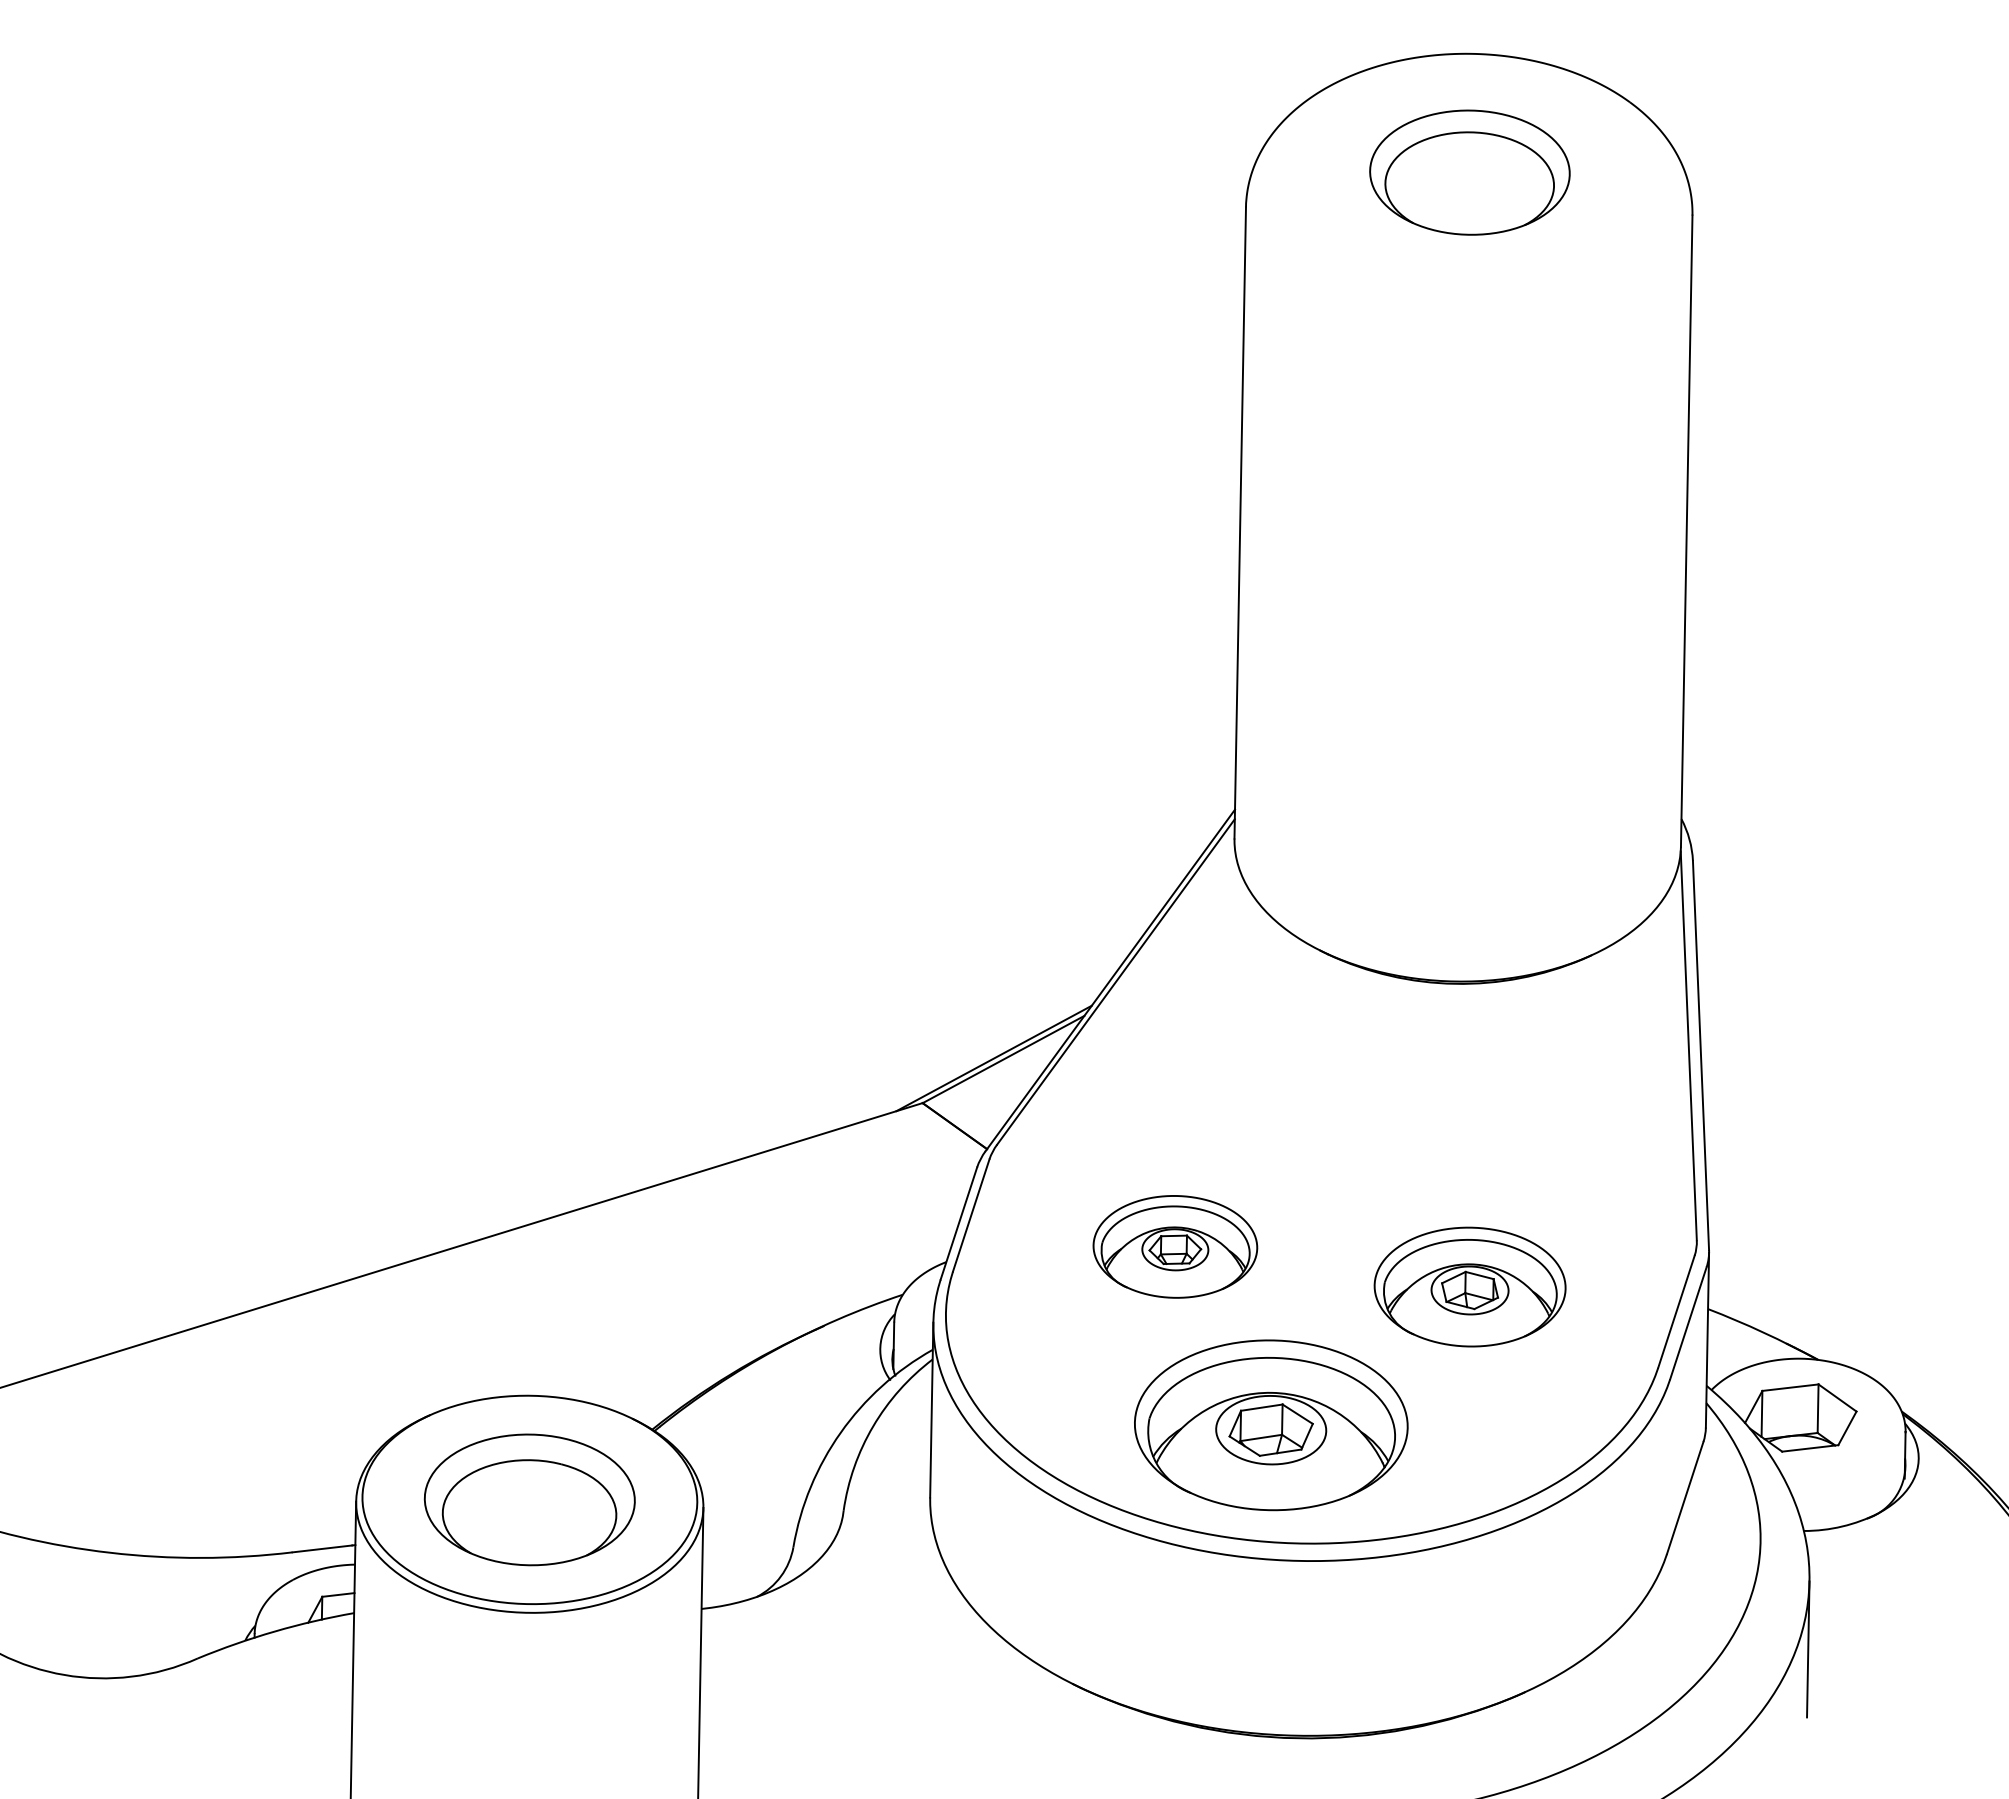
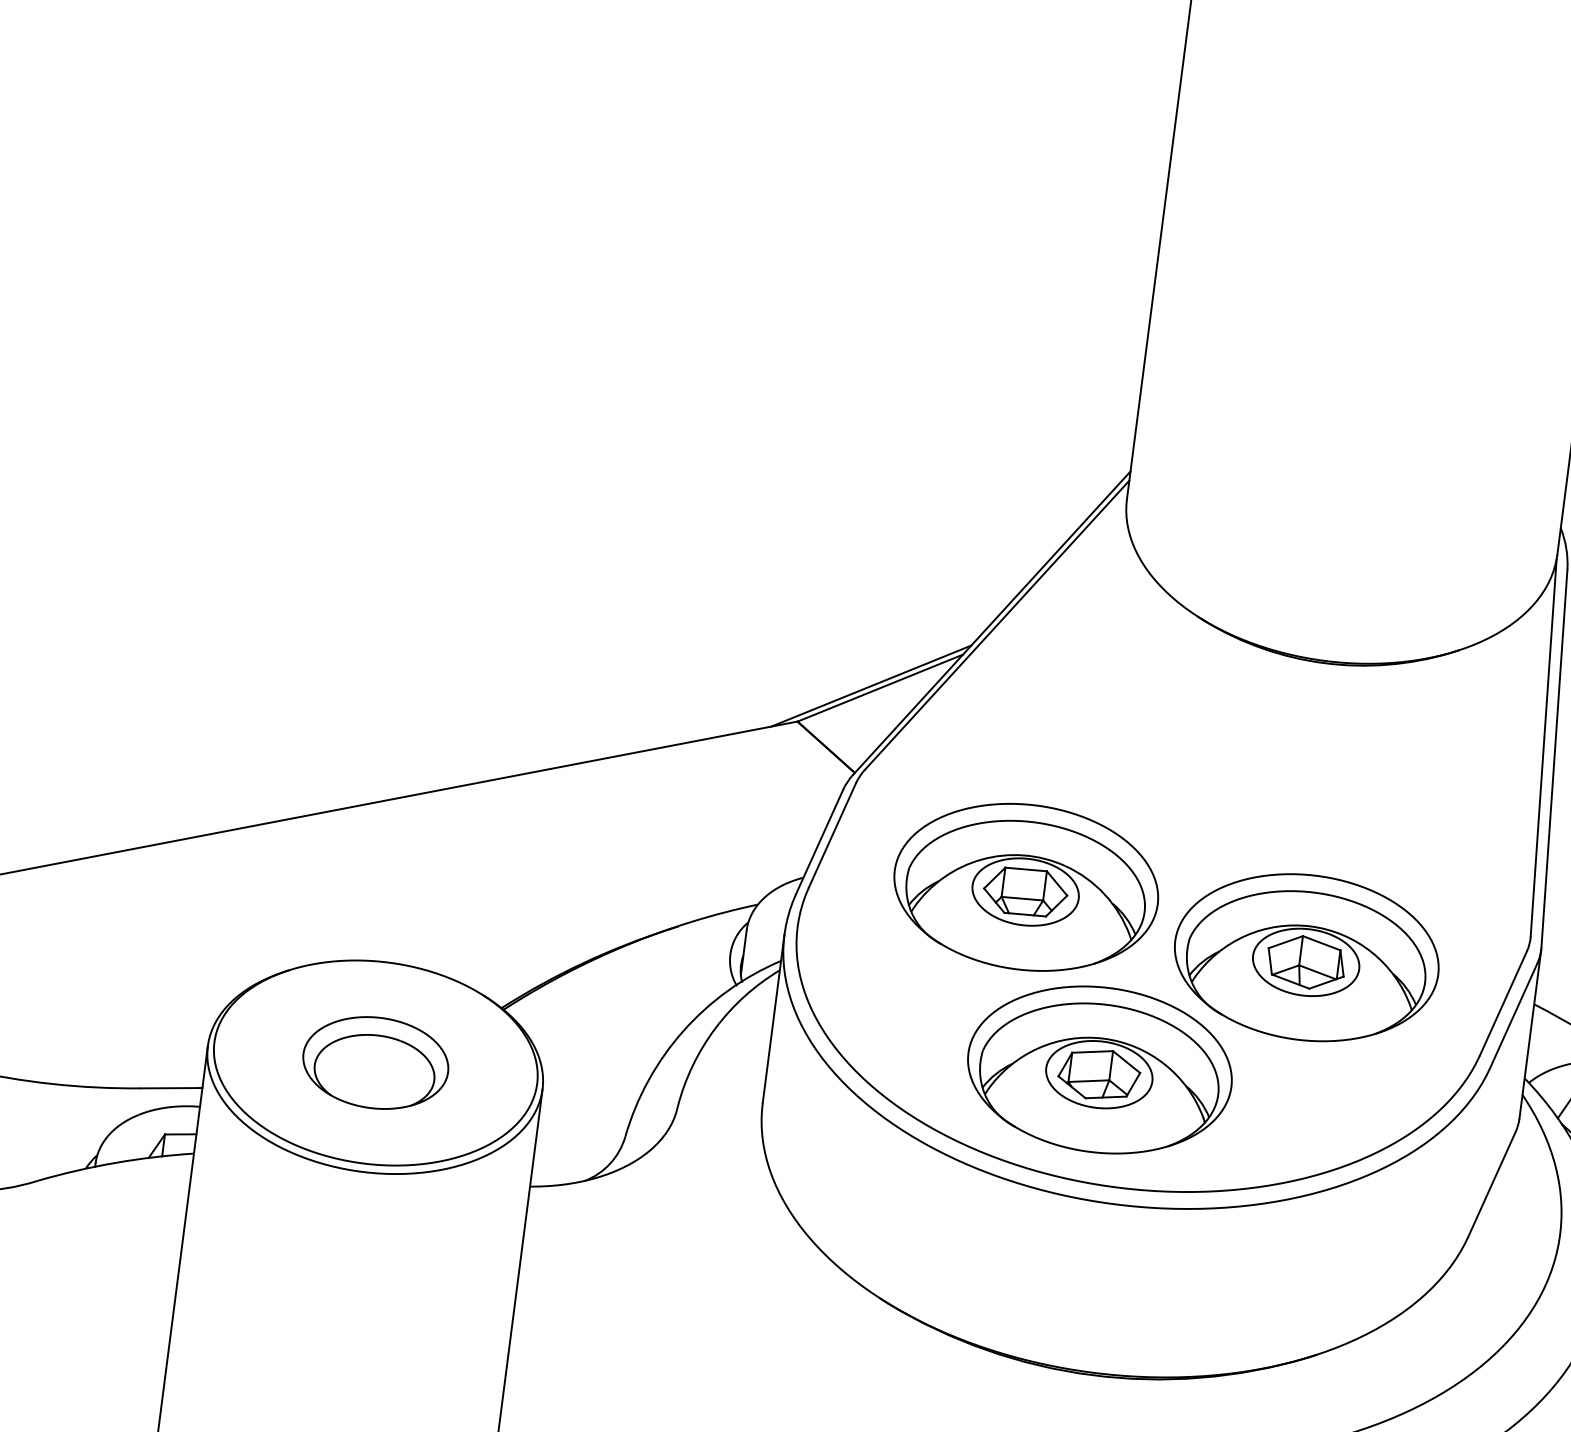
part: (1175, 1246) -> (1026, 887), size x1.67
part: (1469, 1286) -> (1306, 957), size x1.43
part: (529, 1499) -> (375, 1062), size x0.71

